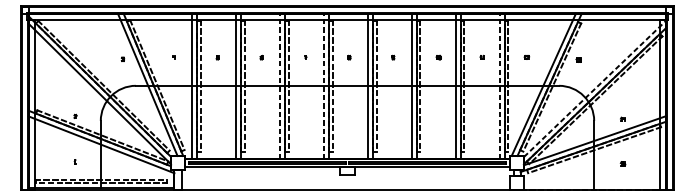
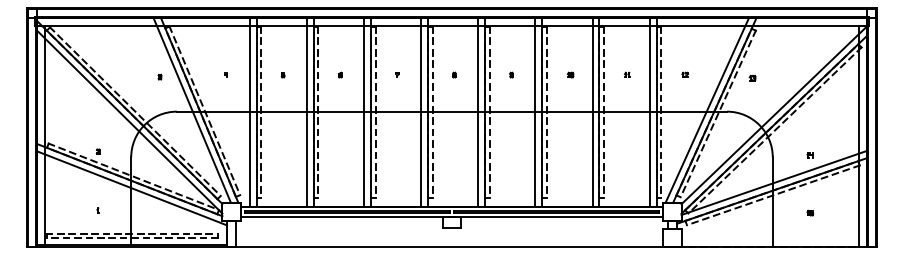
line: (280, 86) -> (364, 112), dashed -> solid
line: (324, 86) -> (421, 112), dashed -> solid
line: (499, 86) -> (649, 112), dashed -> solid
line: (595, 88) -> (774, 115), dashed -> solid

